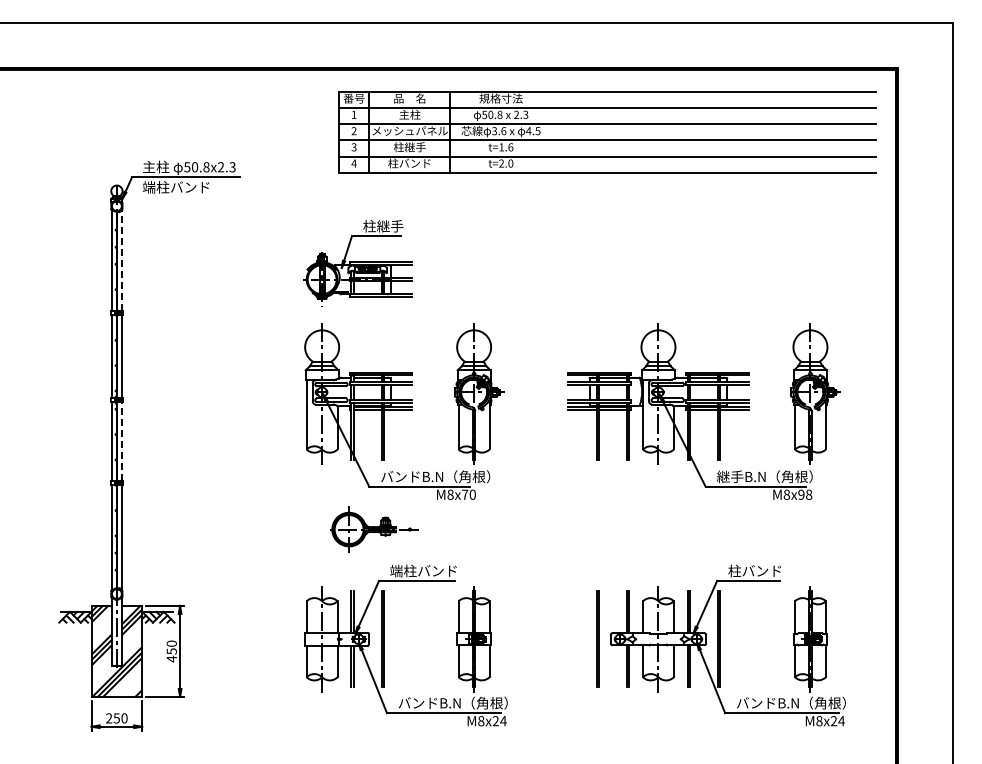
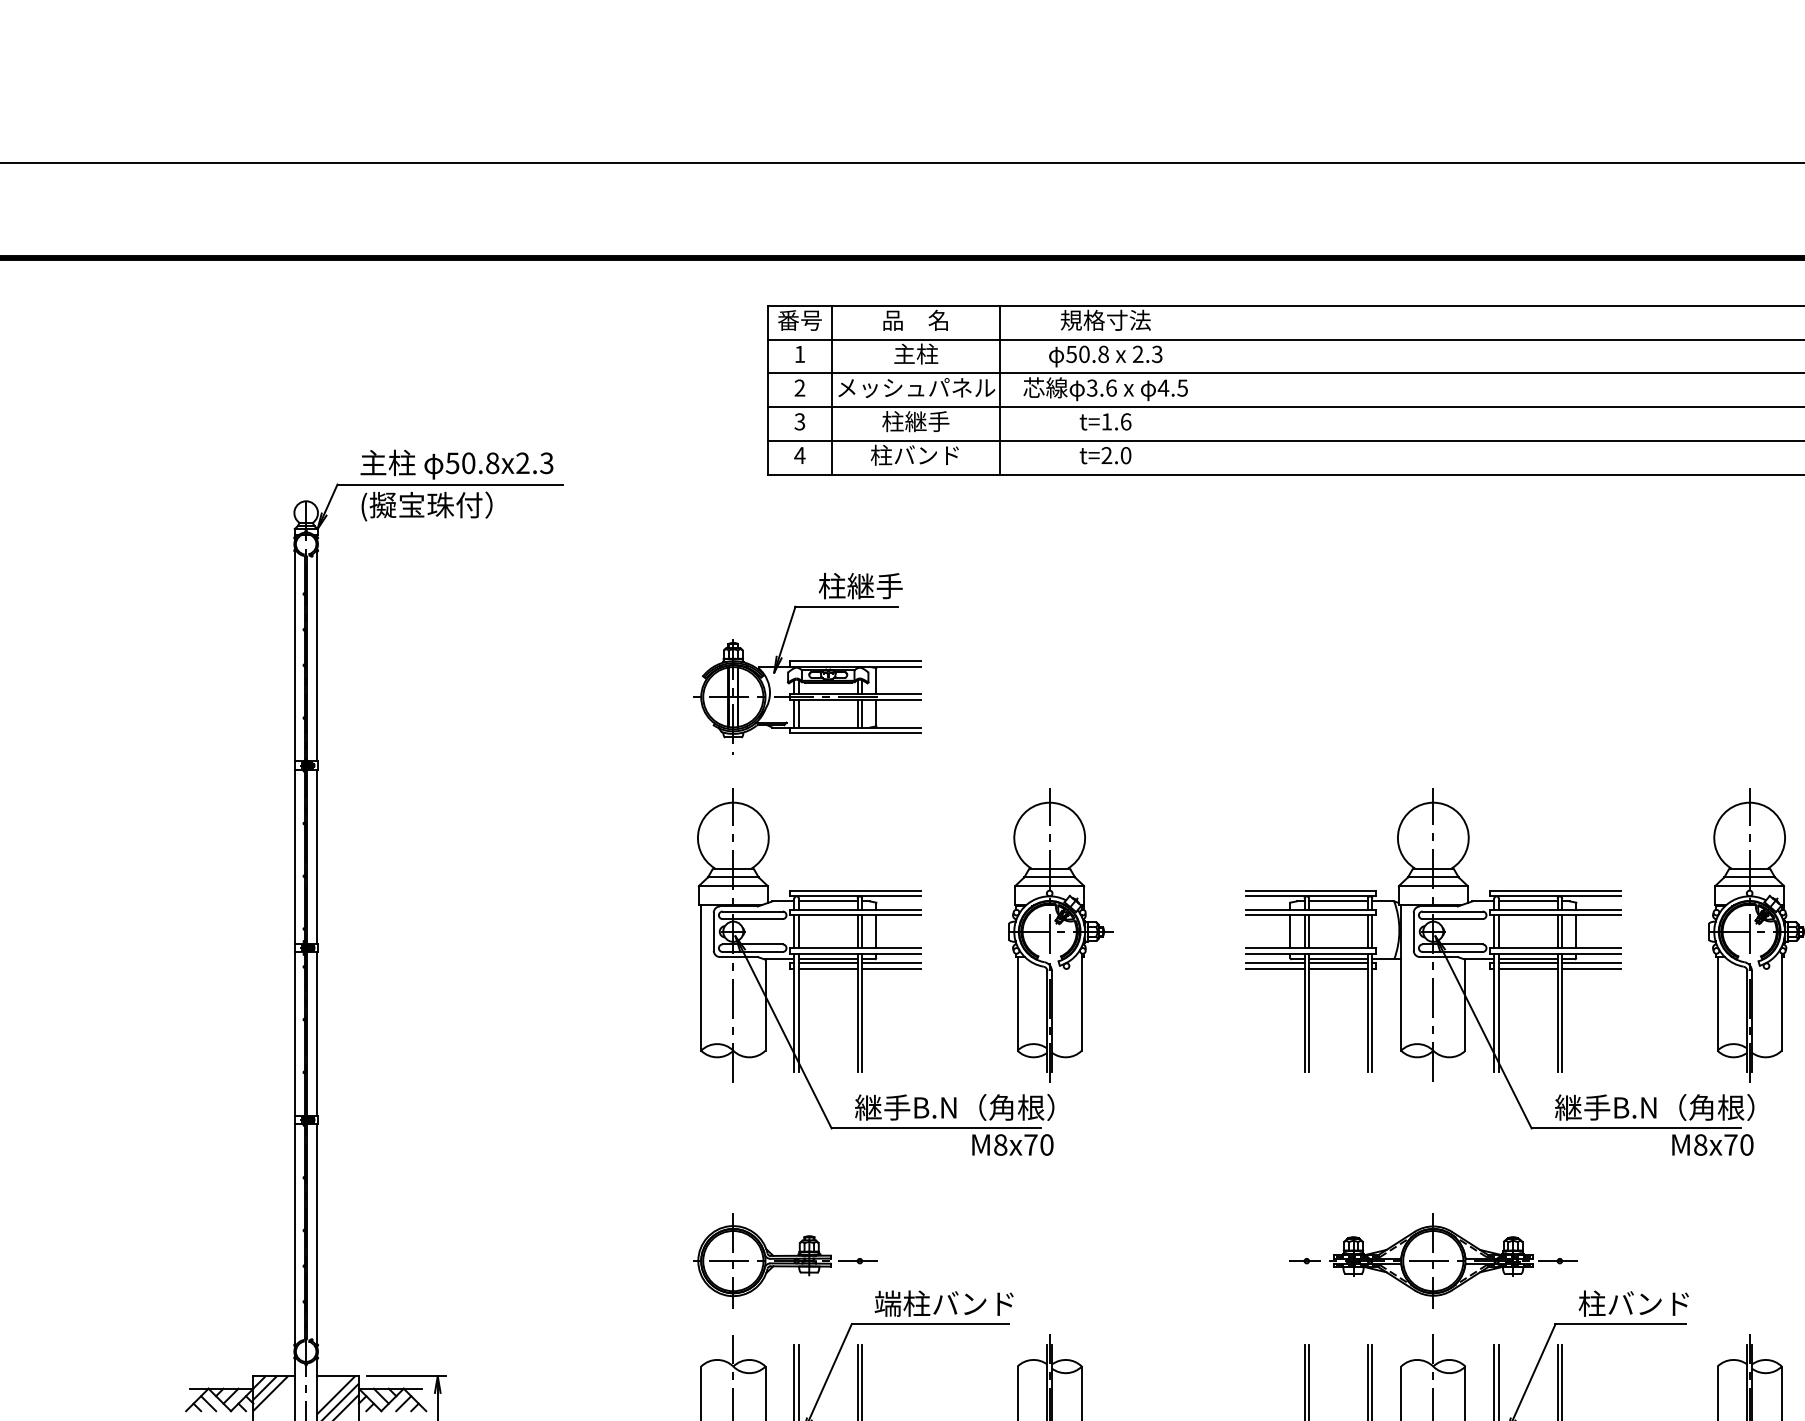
text: (175, 188) -> (428, 507), 端柱バンド -> (擬宝珠付）
line: (122, 255) -> (317, 646), dashed -> solid
line: (122, 440) -> (317, 1031), dashed -> solid
text: (435, 476) -> (969, 1106), バンドB.N（角根） -> 継手B.N（角根）
text: (805, 494) -> (1739, 1144), M8x98 -> M8x70
part: (374, 529) -> (786, 1260), moved
part: (658, 550) -> (1433, 1260), added

